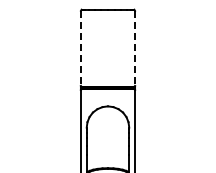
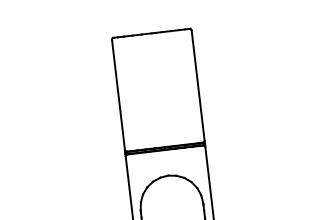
line: (80, 48) -> (117, 95), dashed -> solid
line: (135, 48) -> (198, 85), dashed -> solid

